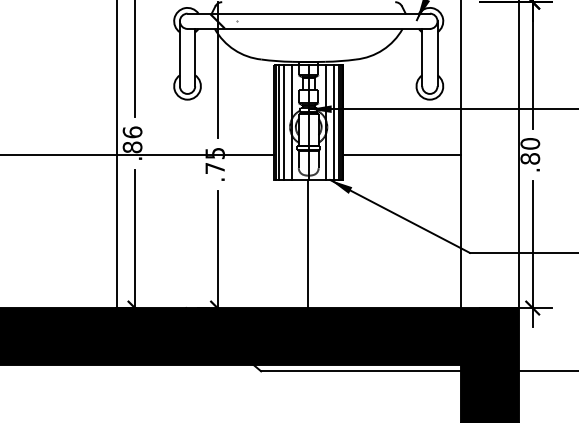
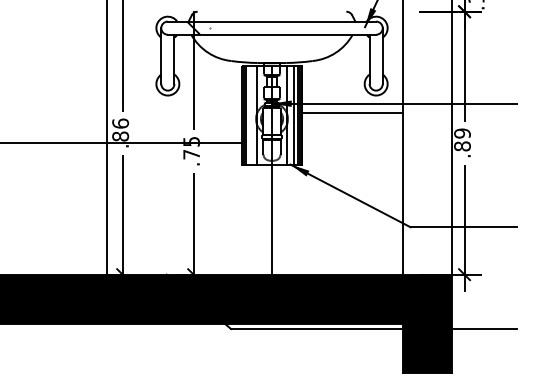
line: (283, 121) -> (250, 114), removed
text: (530, 143) -> (462, 133), .80 -> .89
line: (402, 155) -> (352, 113), moved

